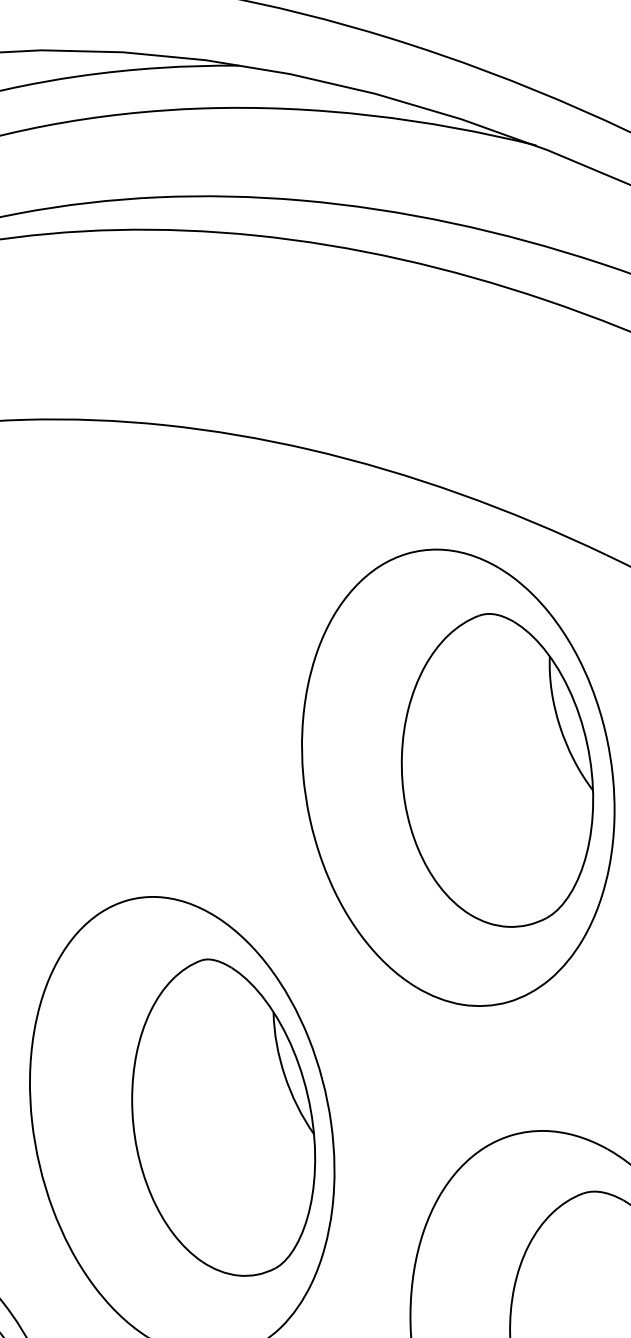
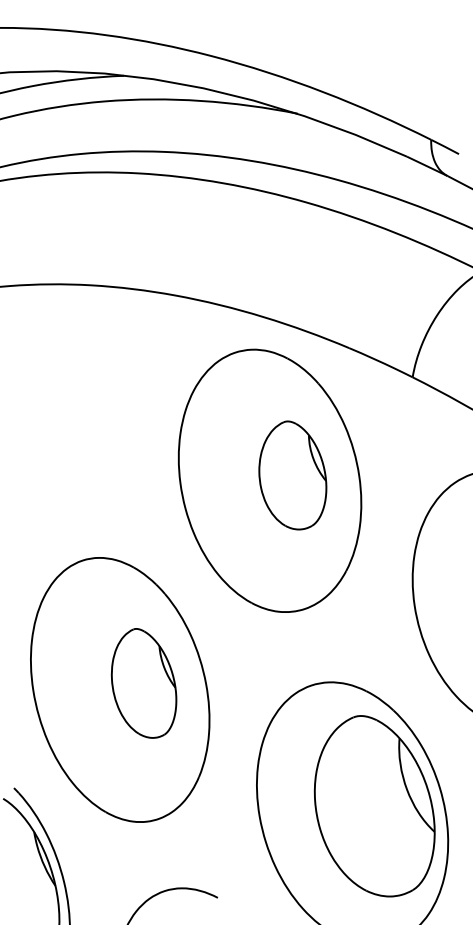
part: (497, 770) -> (292, 475), size x0.6
part: (223, 1117) -> (143, 683), size x0.6

